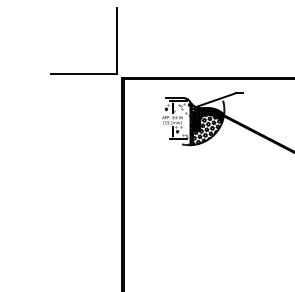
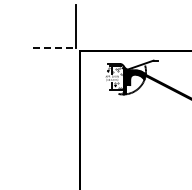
line: (85, 74) -> (55, 48), solid -> dashed
hatch: (206, 129) -> (134, 84), removed

